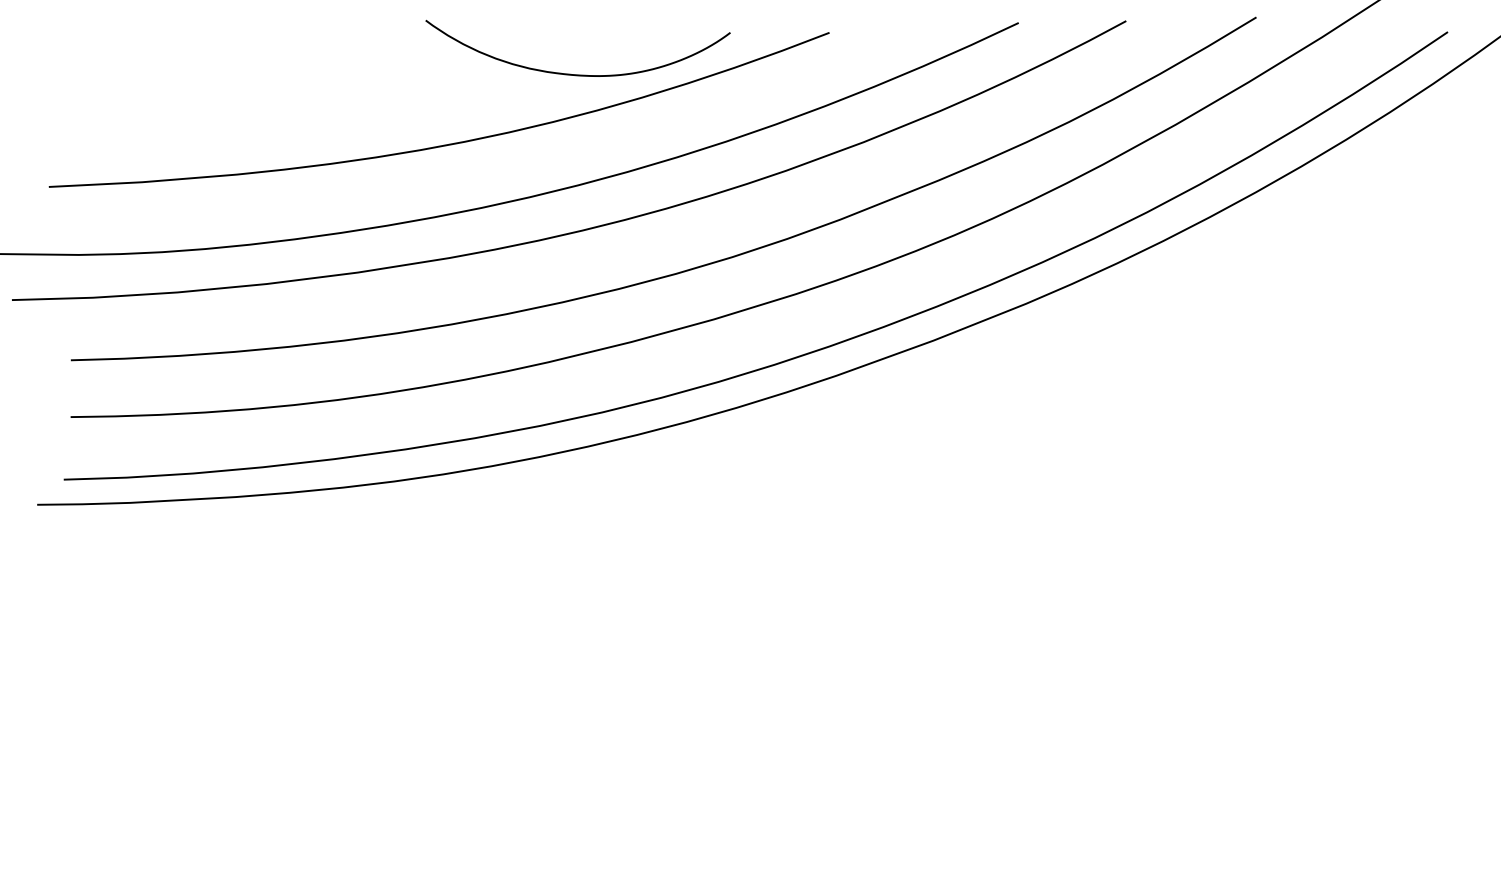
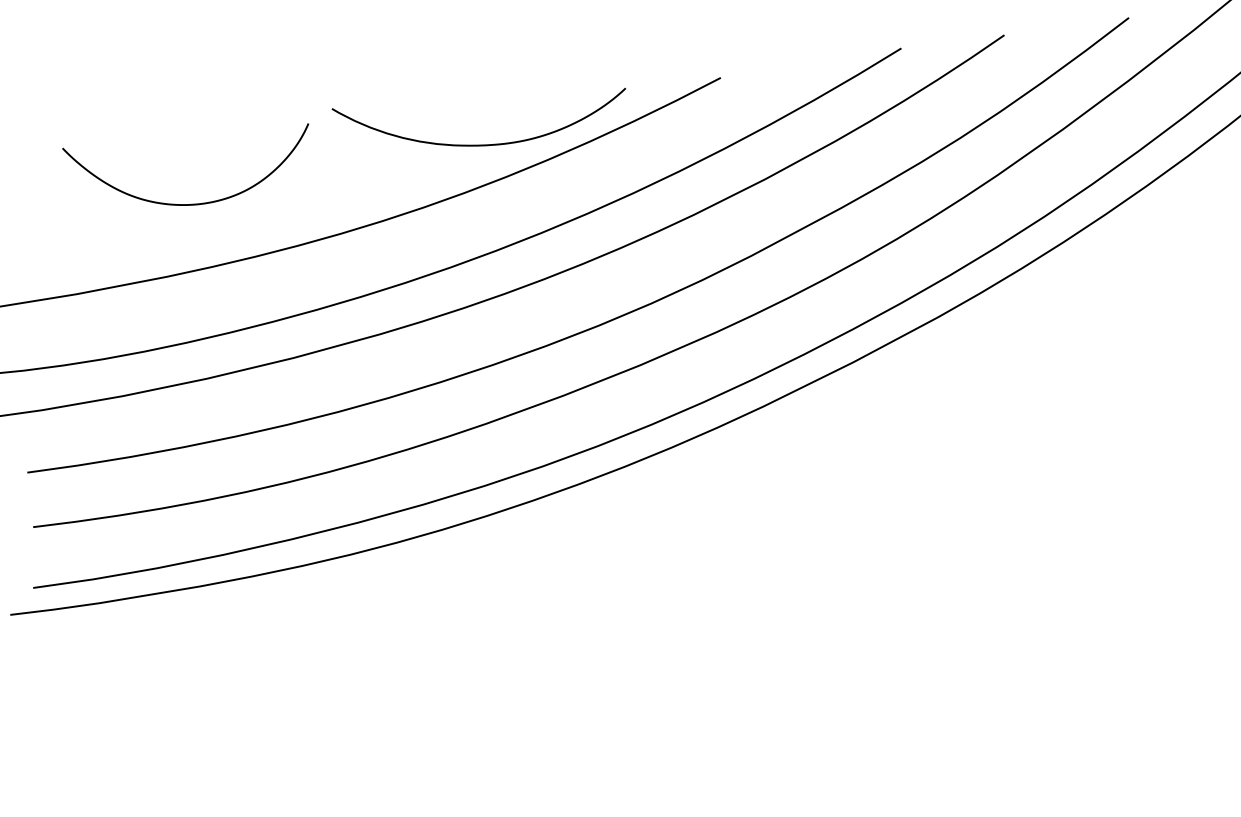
curve: (263, 101) -> (184, 203), added

